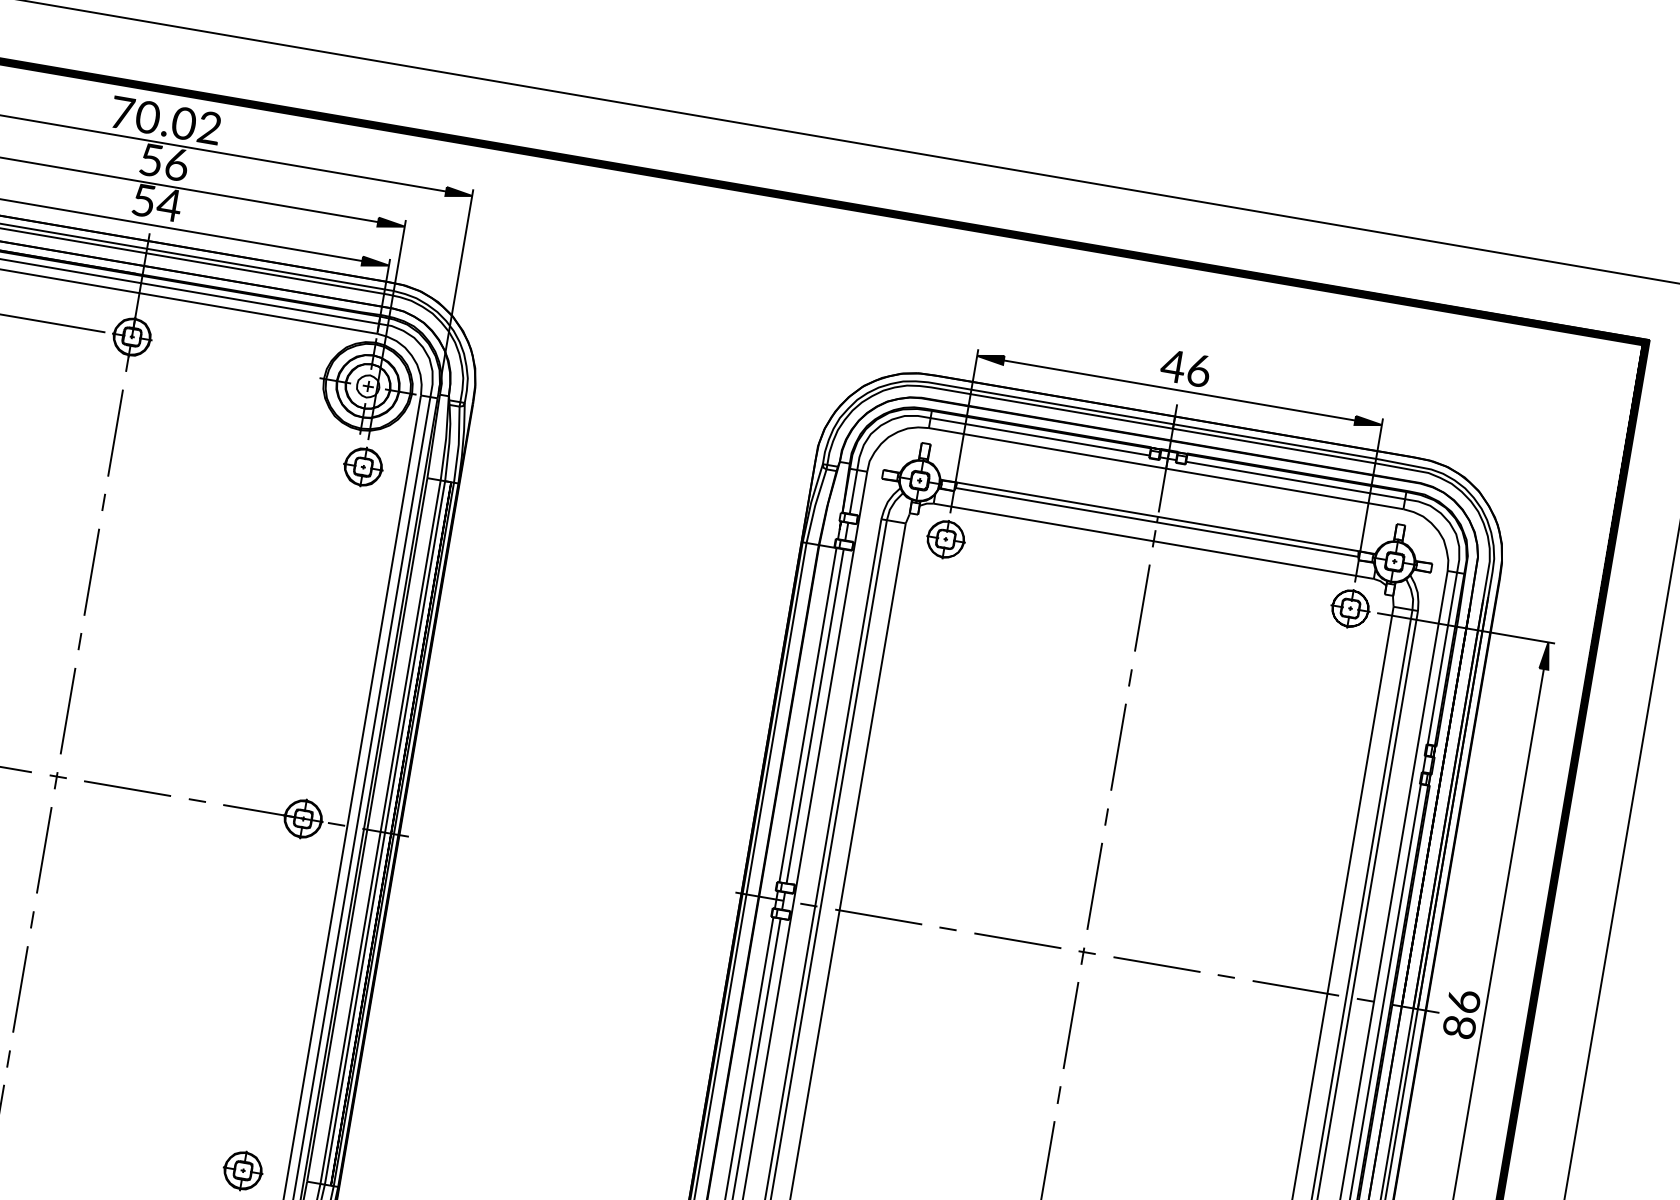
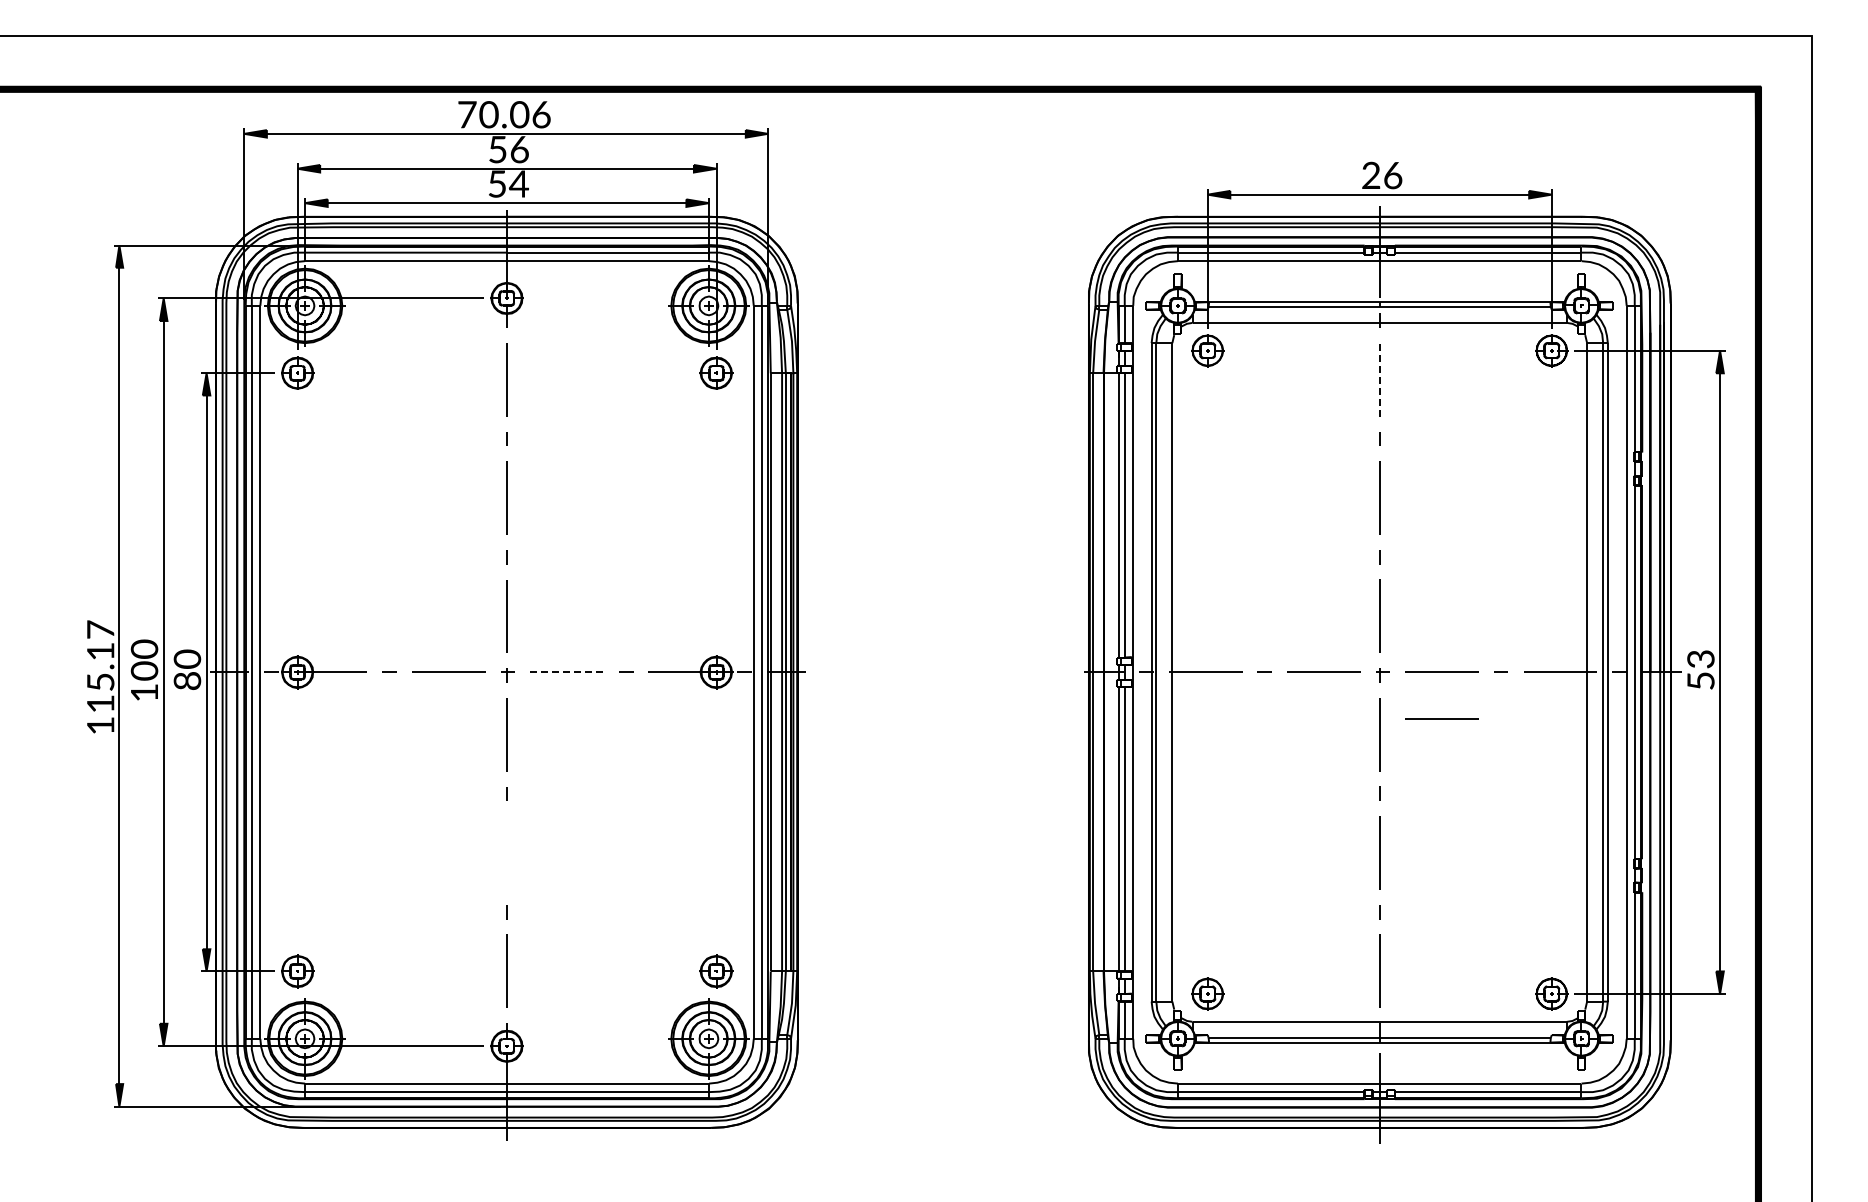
text: (209, 127) -> (541, 114), 70.02 -> 70.06
text: (1173, 365) -> (1371, 174), 46 -> 26
line: (1142, 607) -> (1379, 379), solid -> dashed
line: (128, 789) -> (567, 672), solid -> dashed
line: (20, 988) -> (506, 852), removed
text: (1461, 1013) -> (1700, 669), 86 -> 53
line: (1146, 1018) -> (1441, 718), added

